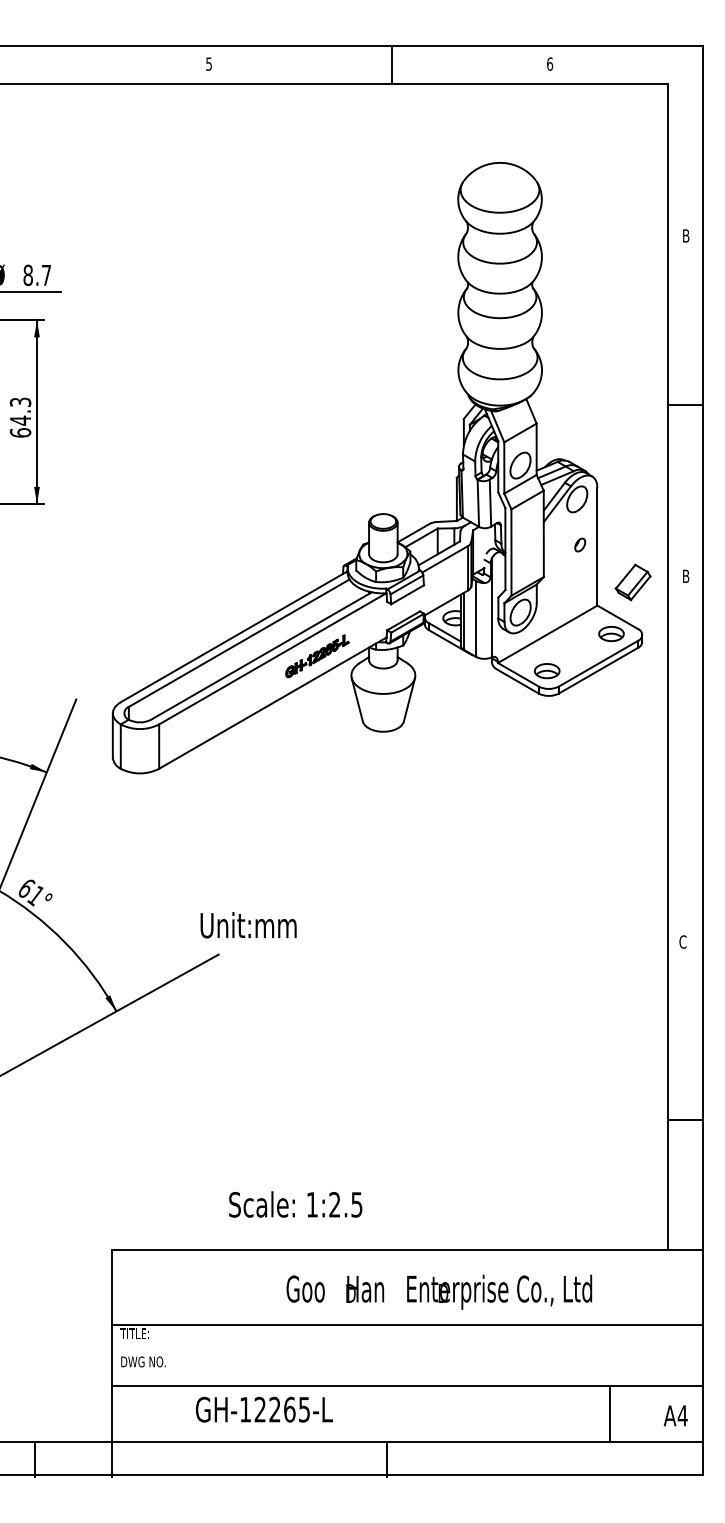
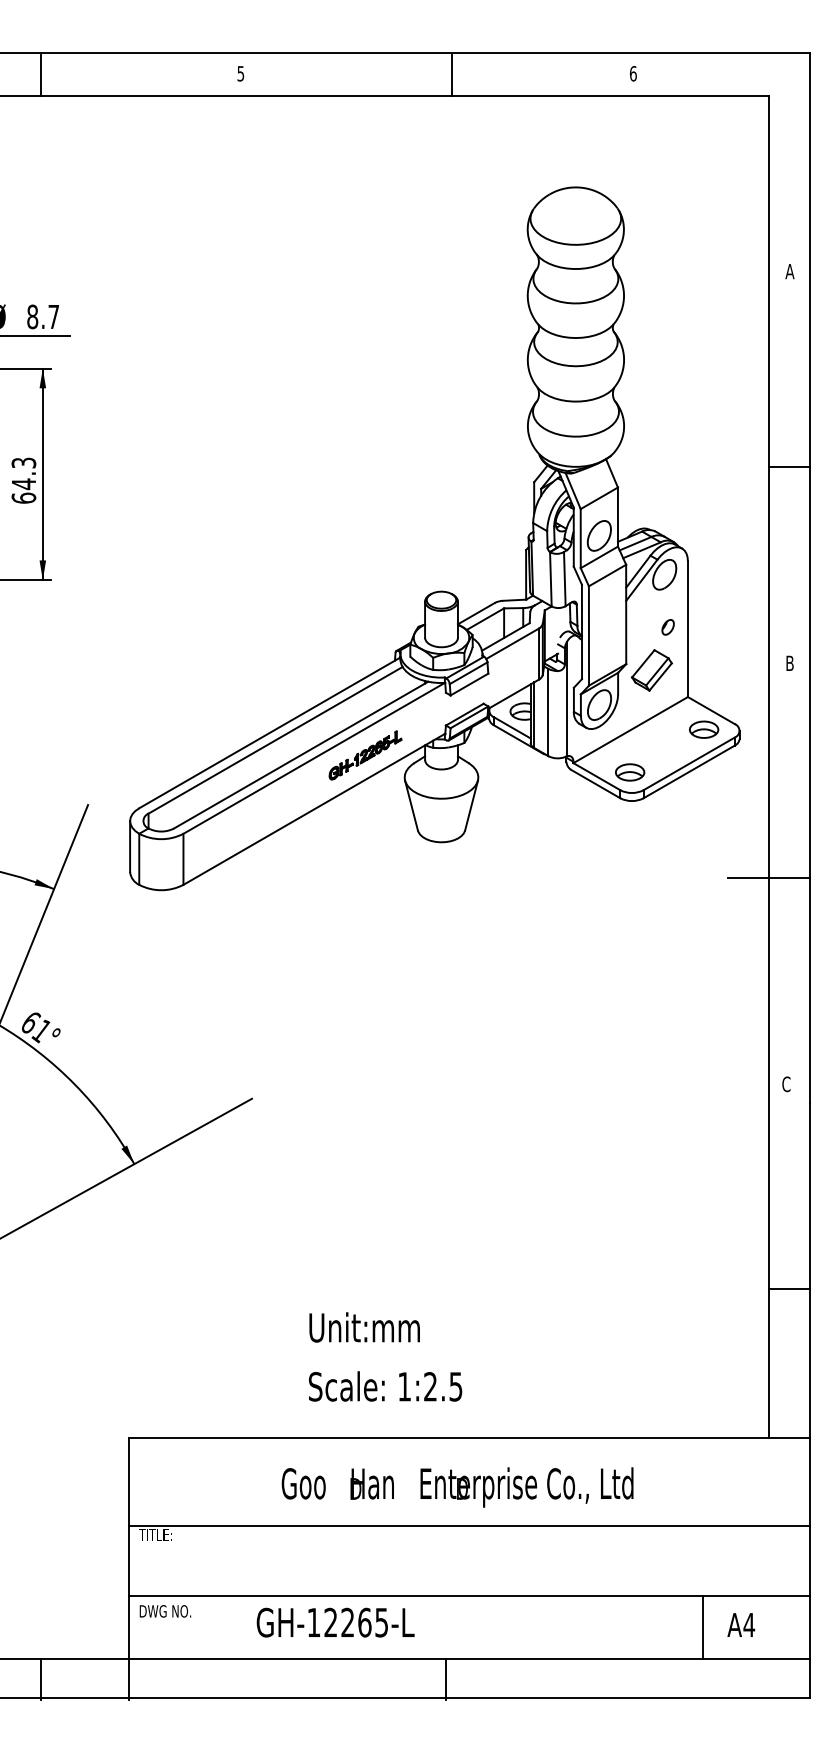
line: (35, 65) -> (41, 75), added
text: (685, 235) -> (789, 271), B -> A
part: (632, 582) -> (651, 670), moved
line: (667, 762) -> (768, 877), added
text: (248, 925) -> (364, 1327), moved
text: (295, 1204) -> (385, 1386), moved
text: (439, 1291) -> (457, 1486), moved
text: (143, 1361) -> (165, 1610), moved
text: (263, 1409) -> (334, 1622), moved
text: (675, 1415) -> (740, 1624), moved

